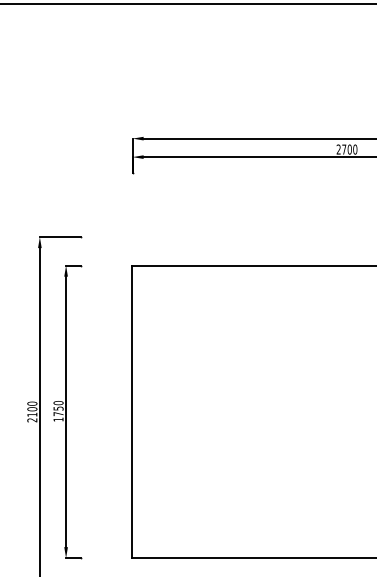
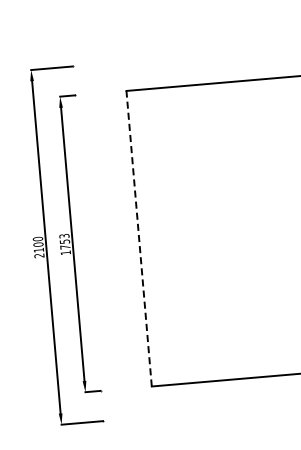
text: (58, 403) -> (64, 236), 1750 -> 1753
line: (131, 411) -> (138, 238), solid -> dashed

